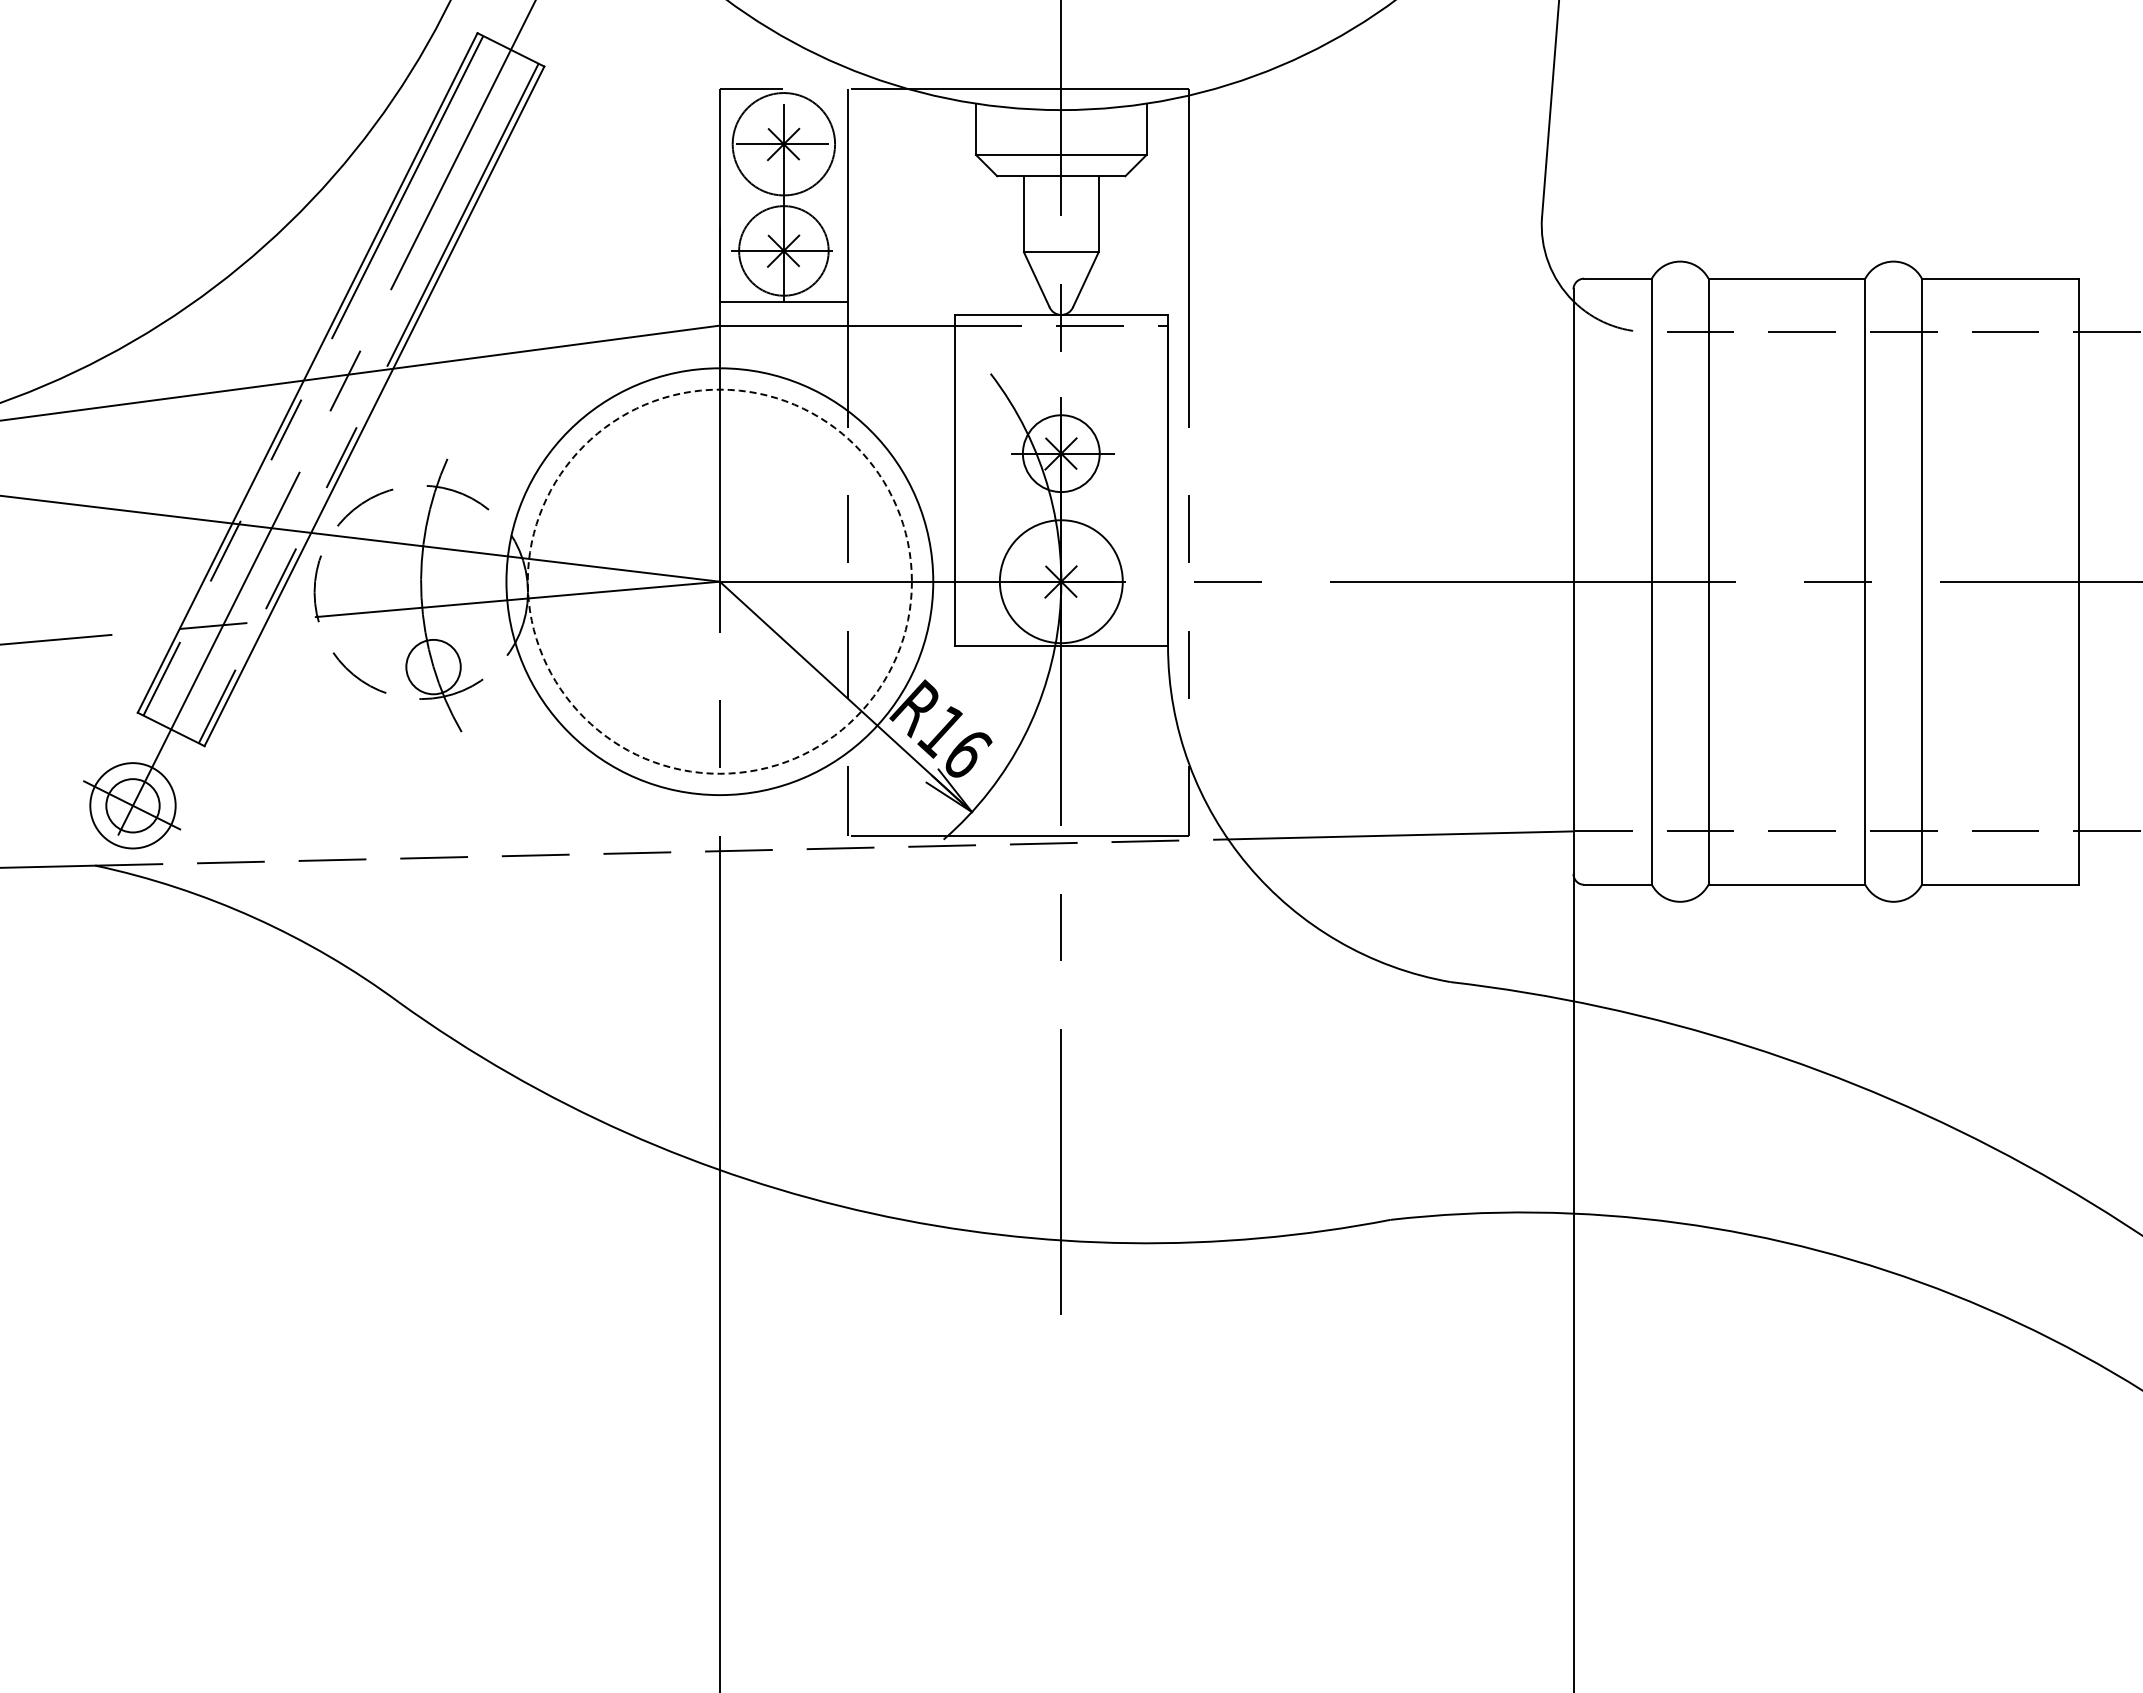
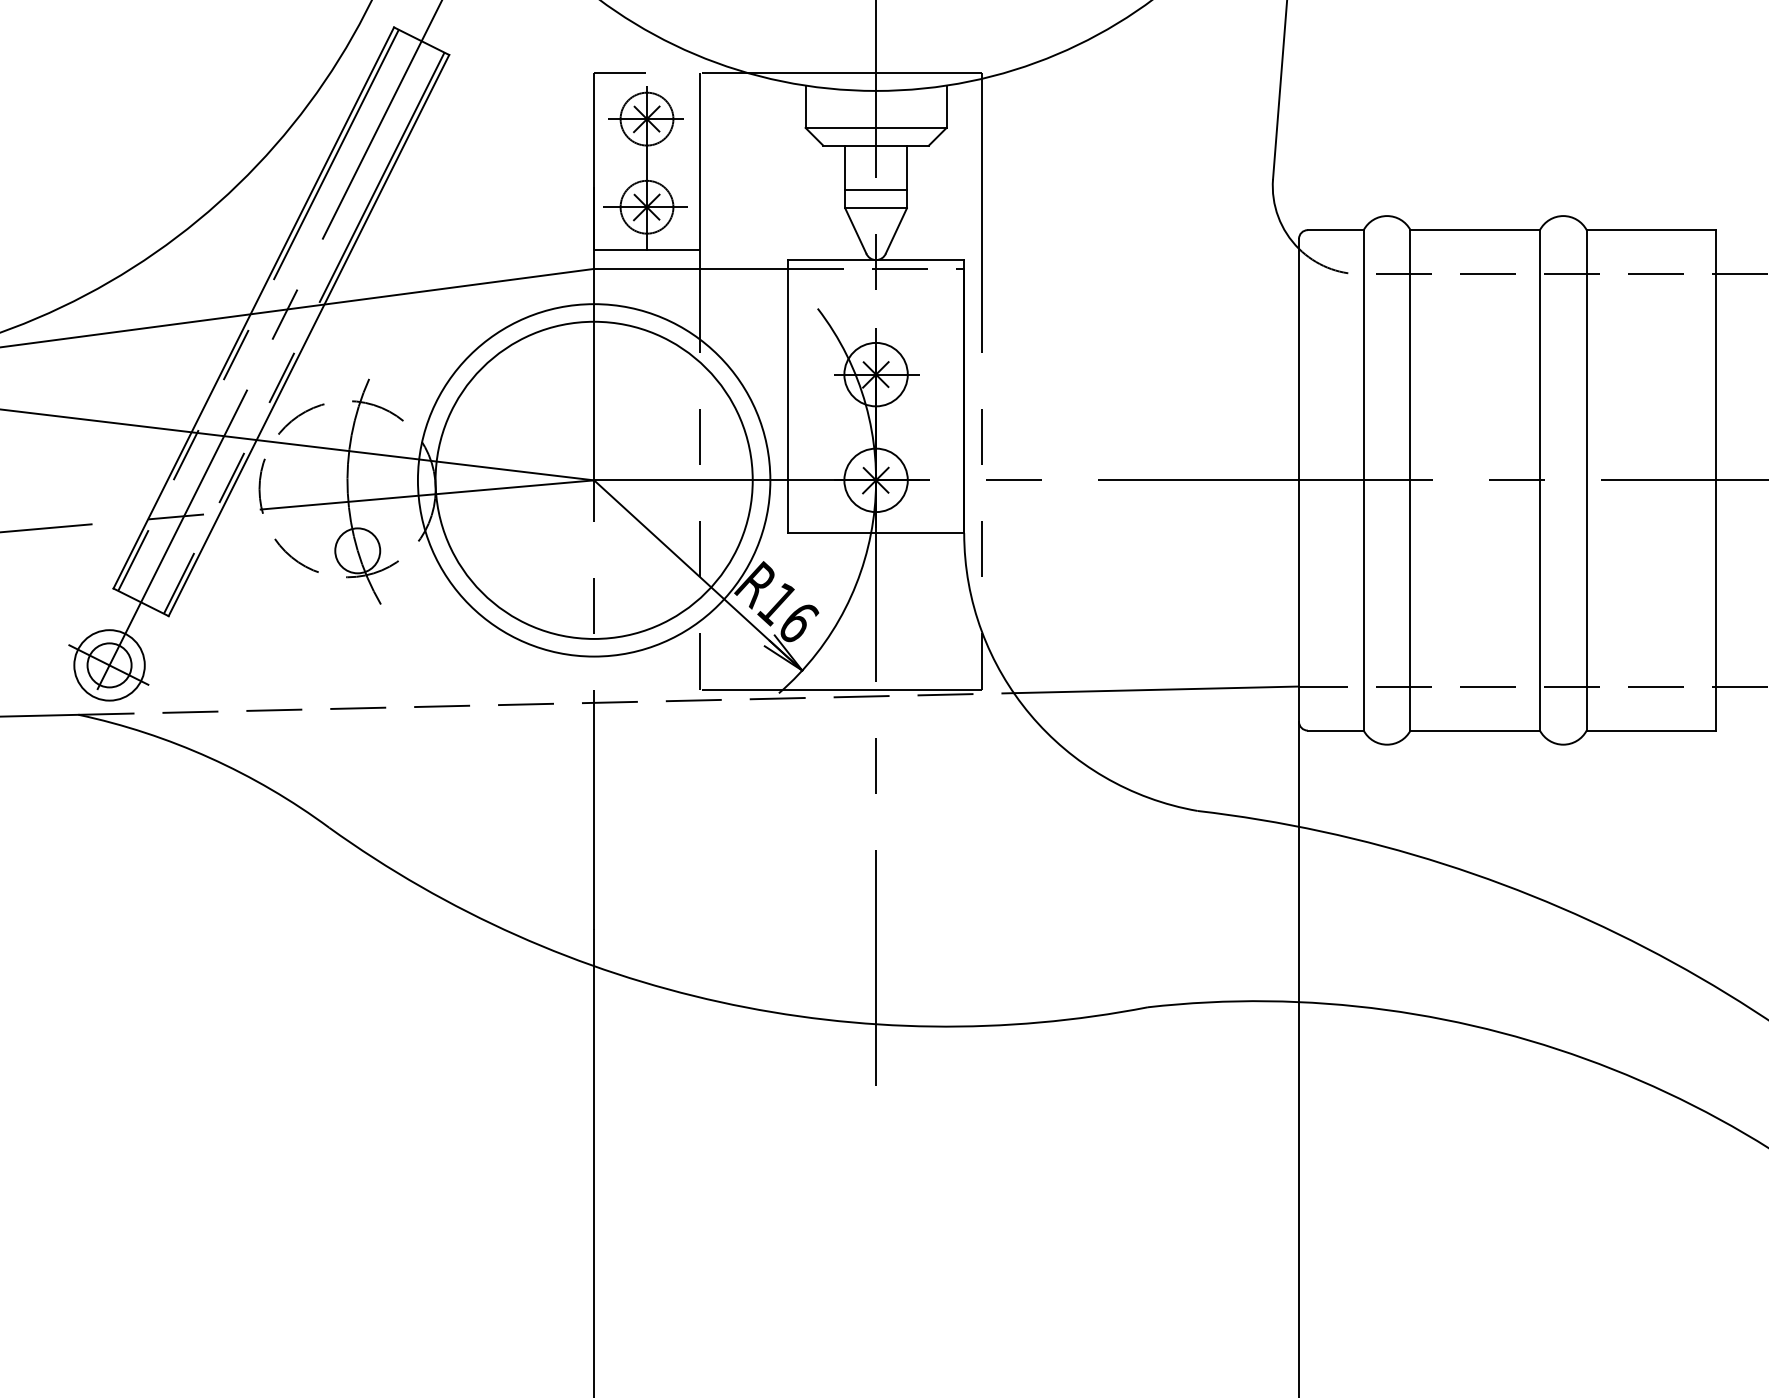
circle: (783, 144) -> (646, 119), size x0.62
line: (1060, 229) -> (875, 189), added
circle: (783, 250) -> (646, 206), size x0.71
circle: (719, 581) -> (593, 480), dashed -> solid
circle: (1060, 581) -> (875, 480), size x0.62

